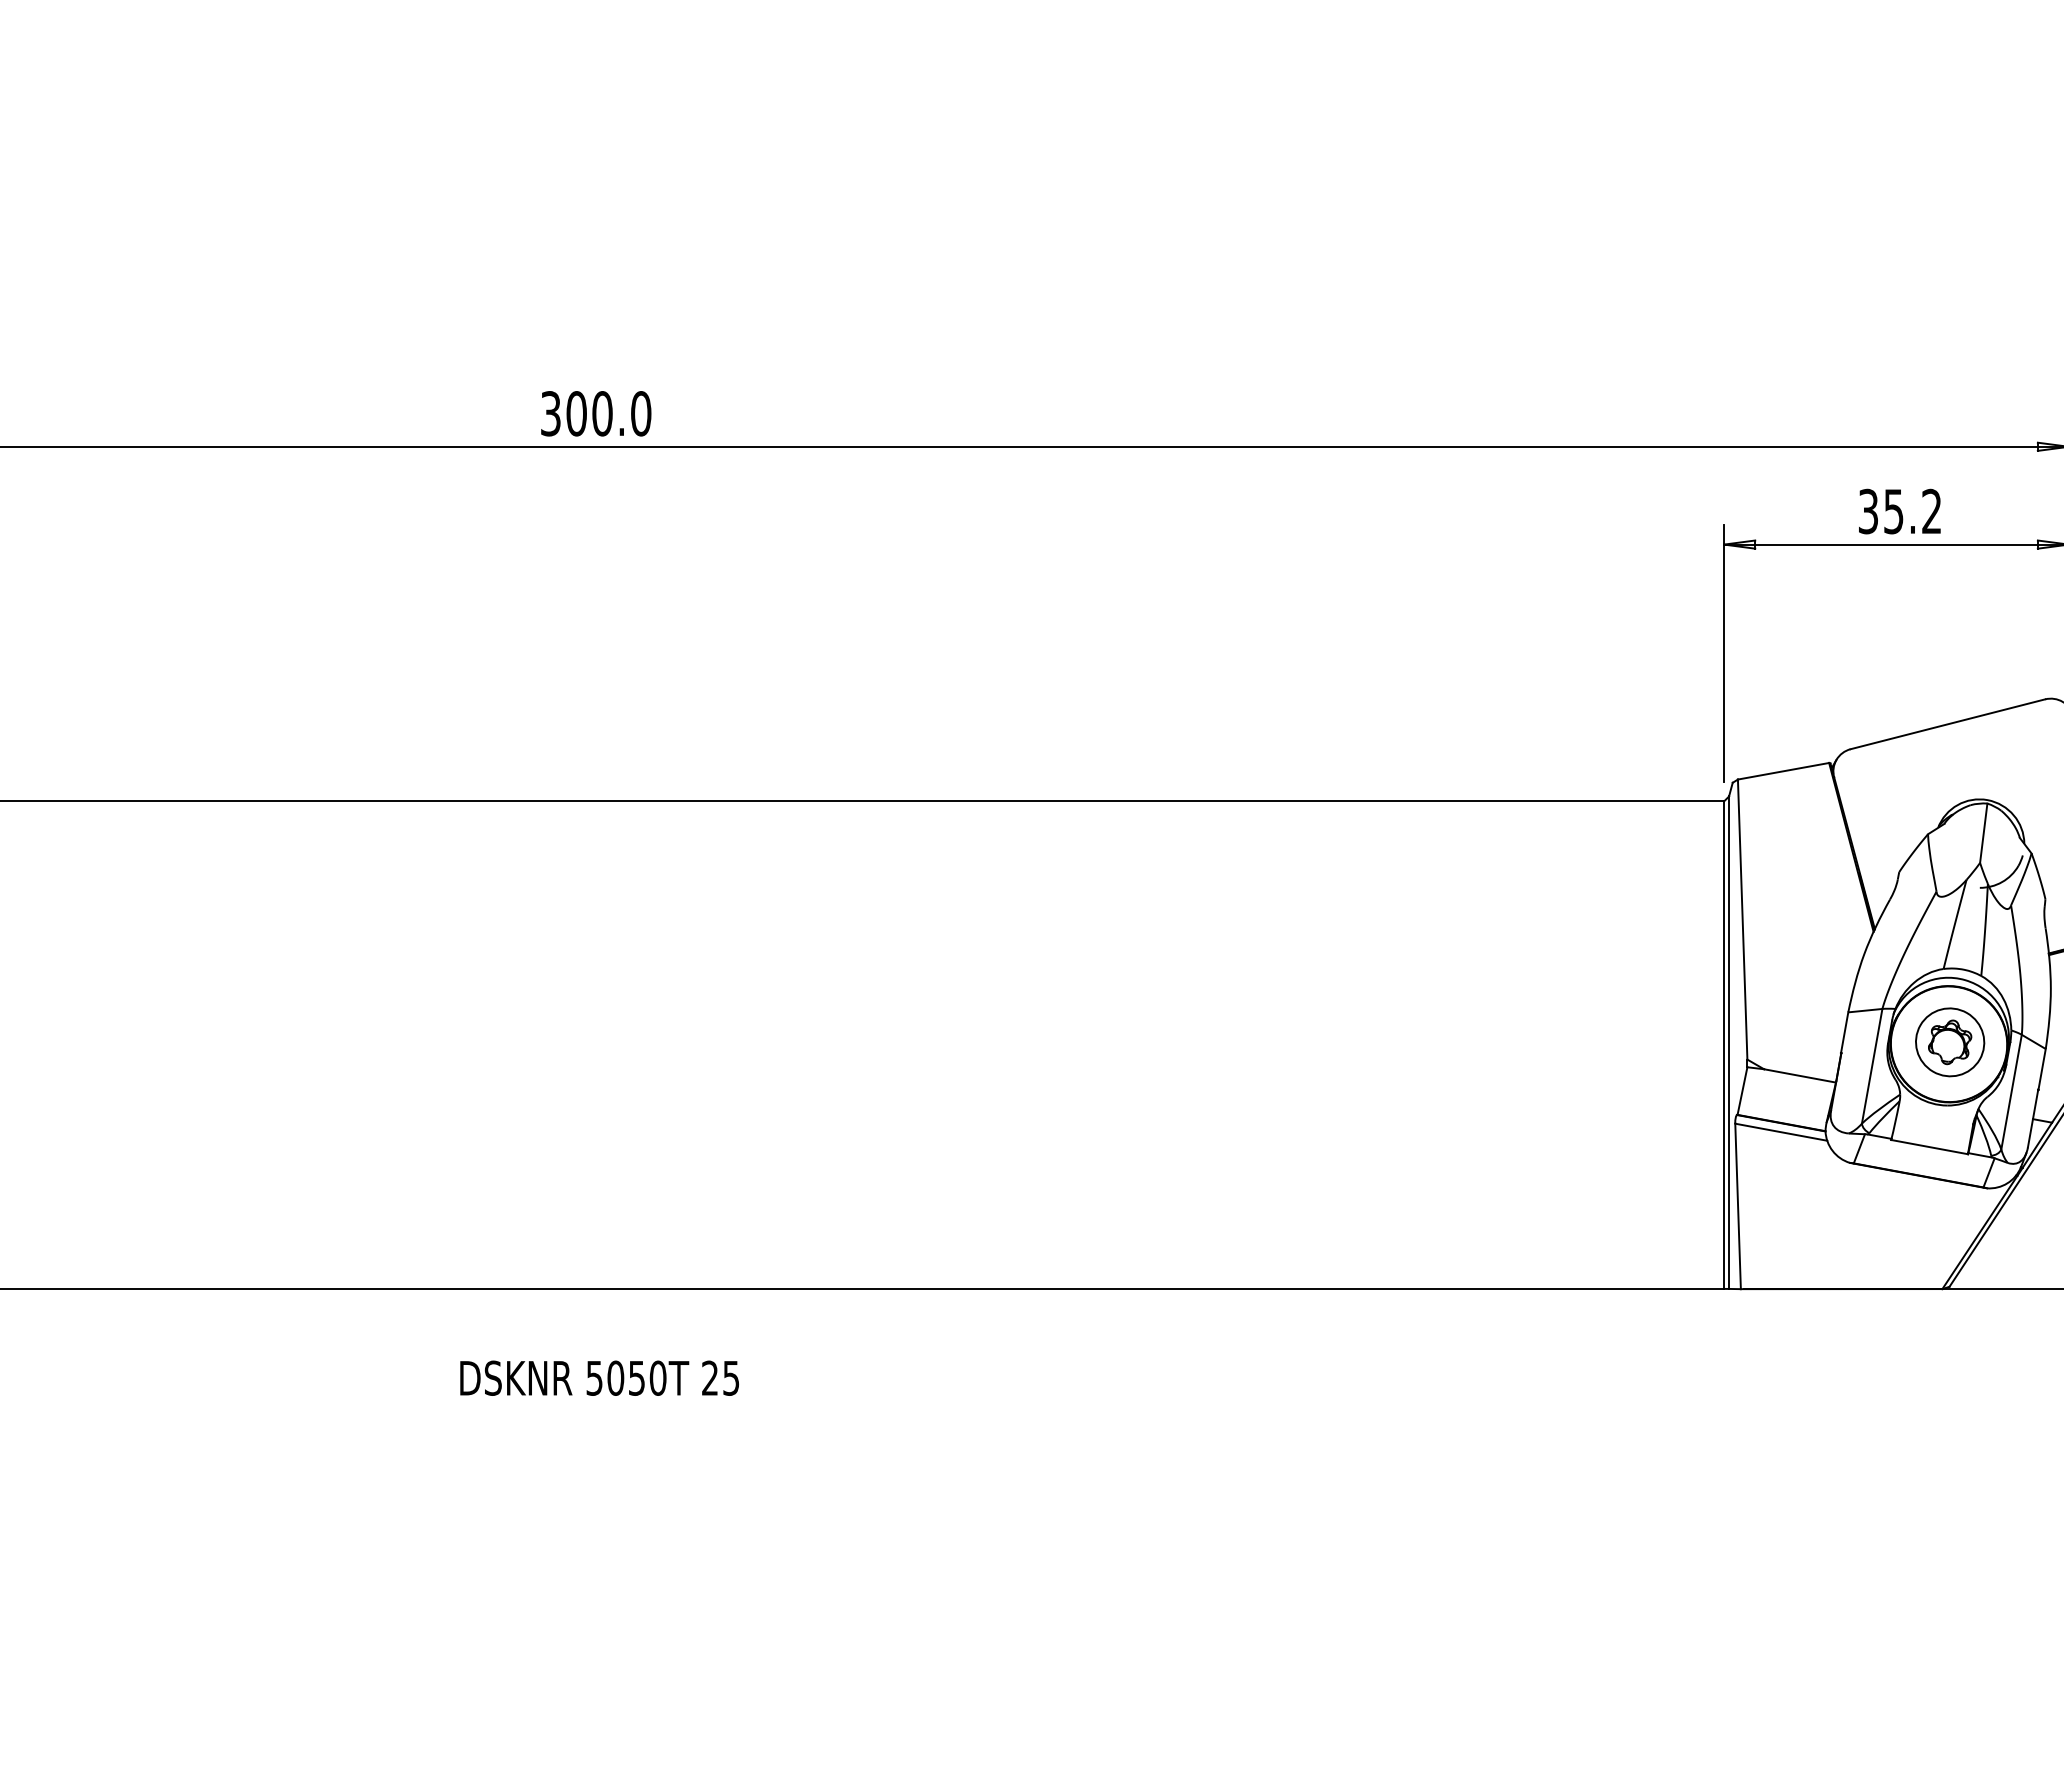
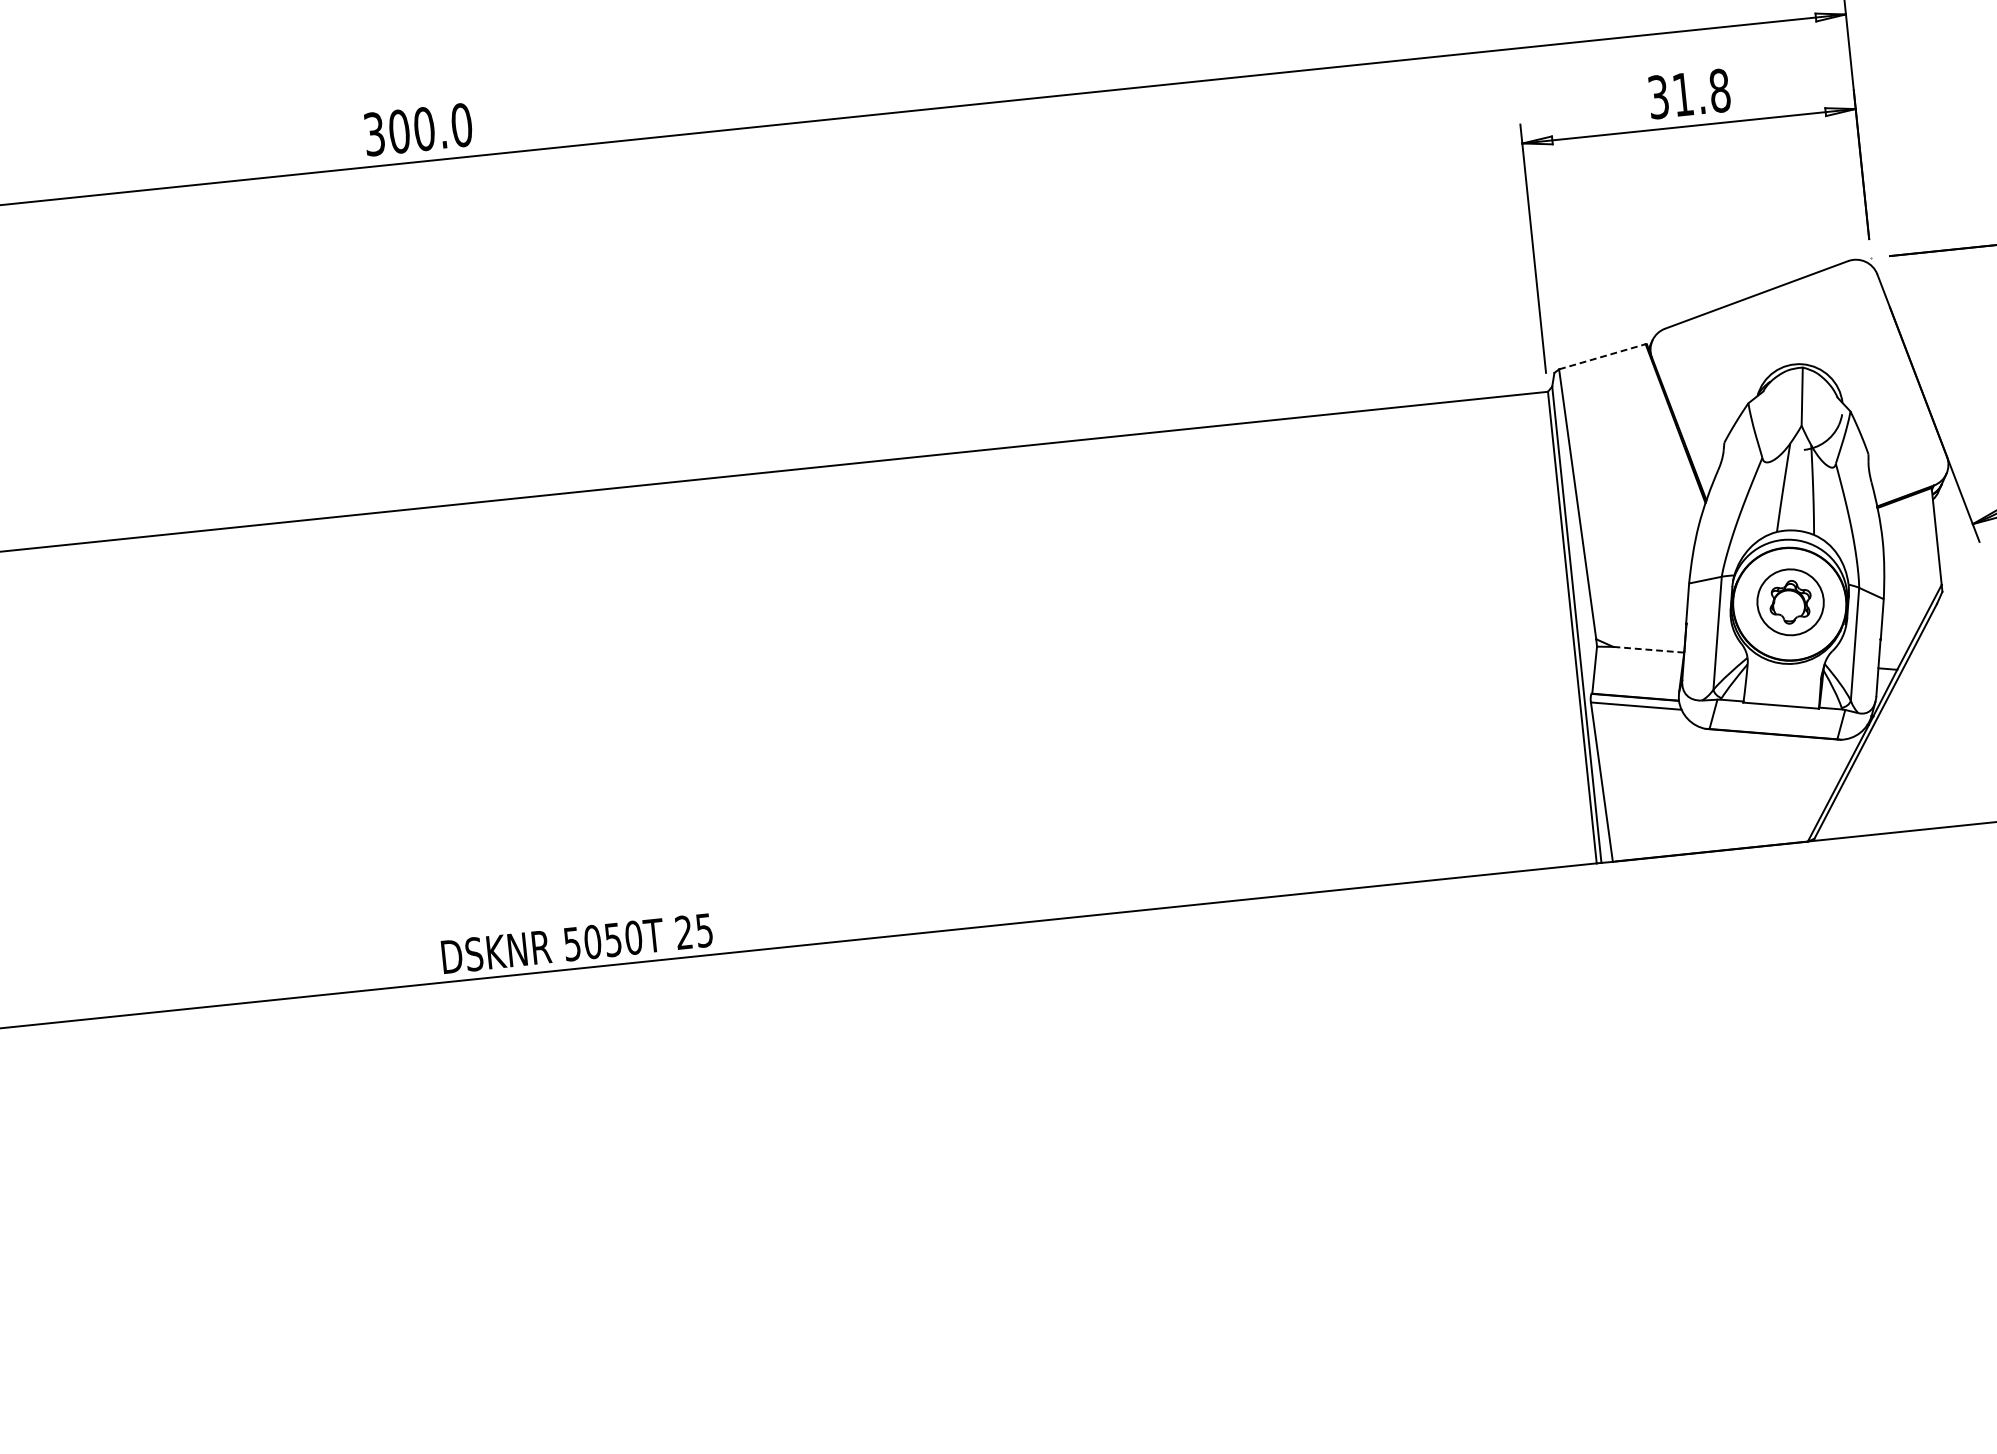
text: (1912, 511) -> (1701, 92), 35.2 -> 31.8
line: (1784, 771) -> (1603, 356), solid -> dashed
line: (1800, 1075) -> (1649, 649), solid -> dashed
text: (599, 1377) -> (576, 942), moved

